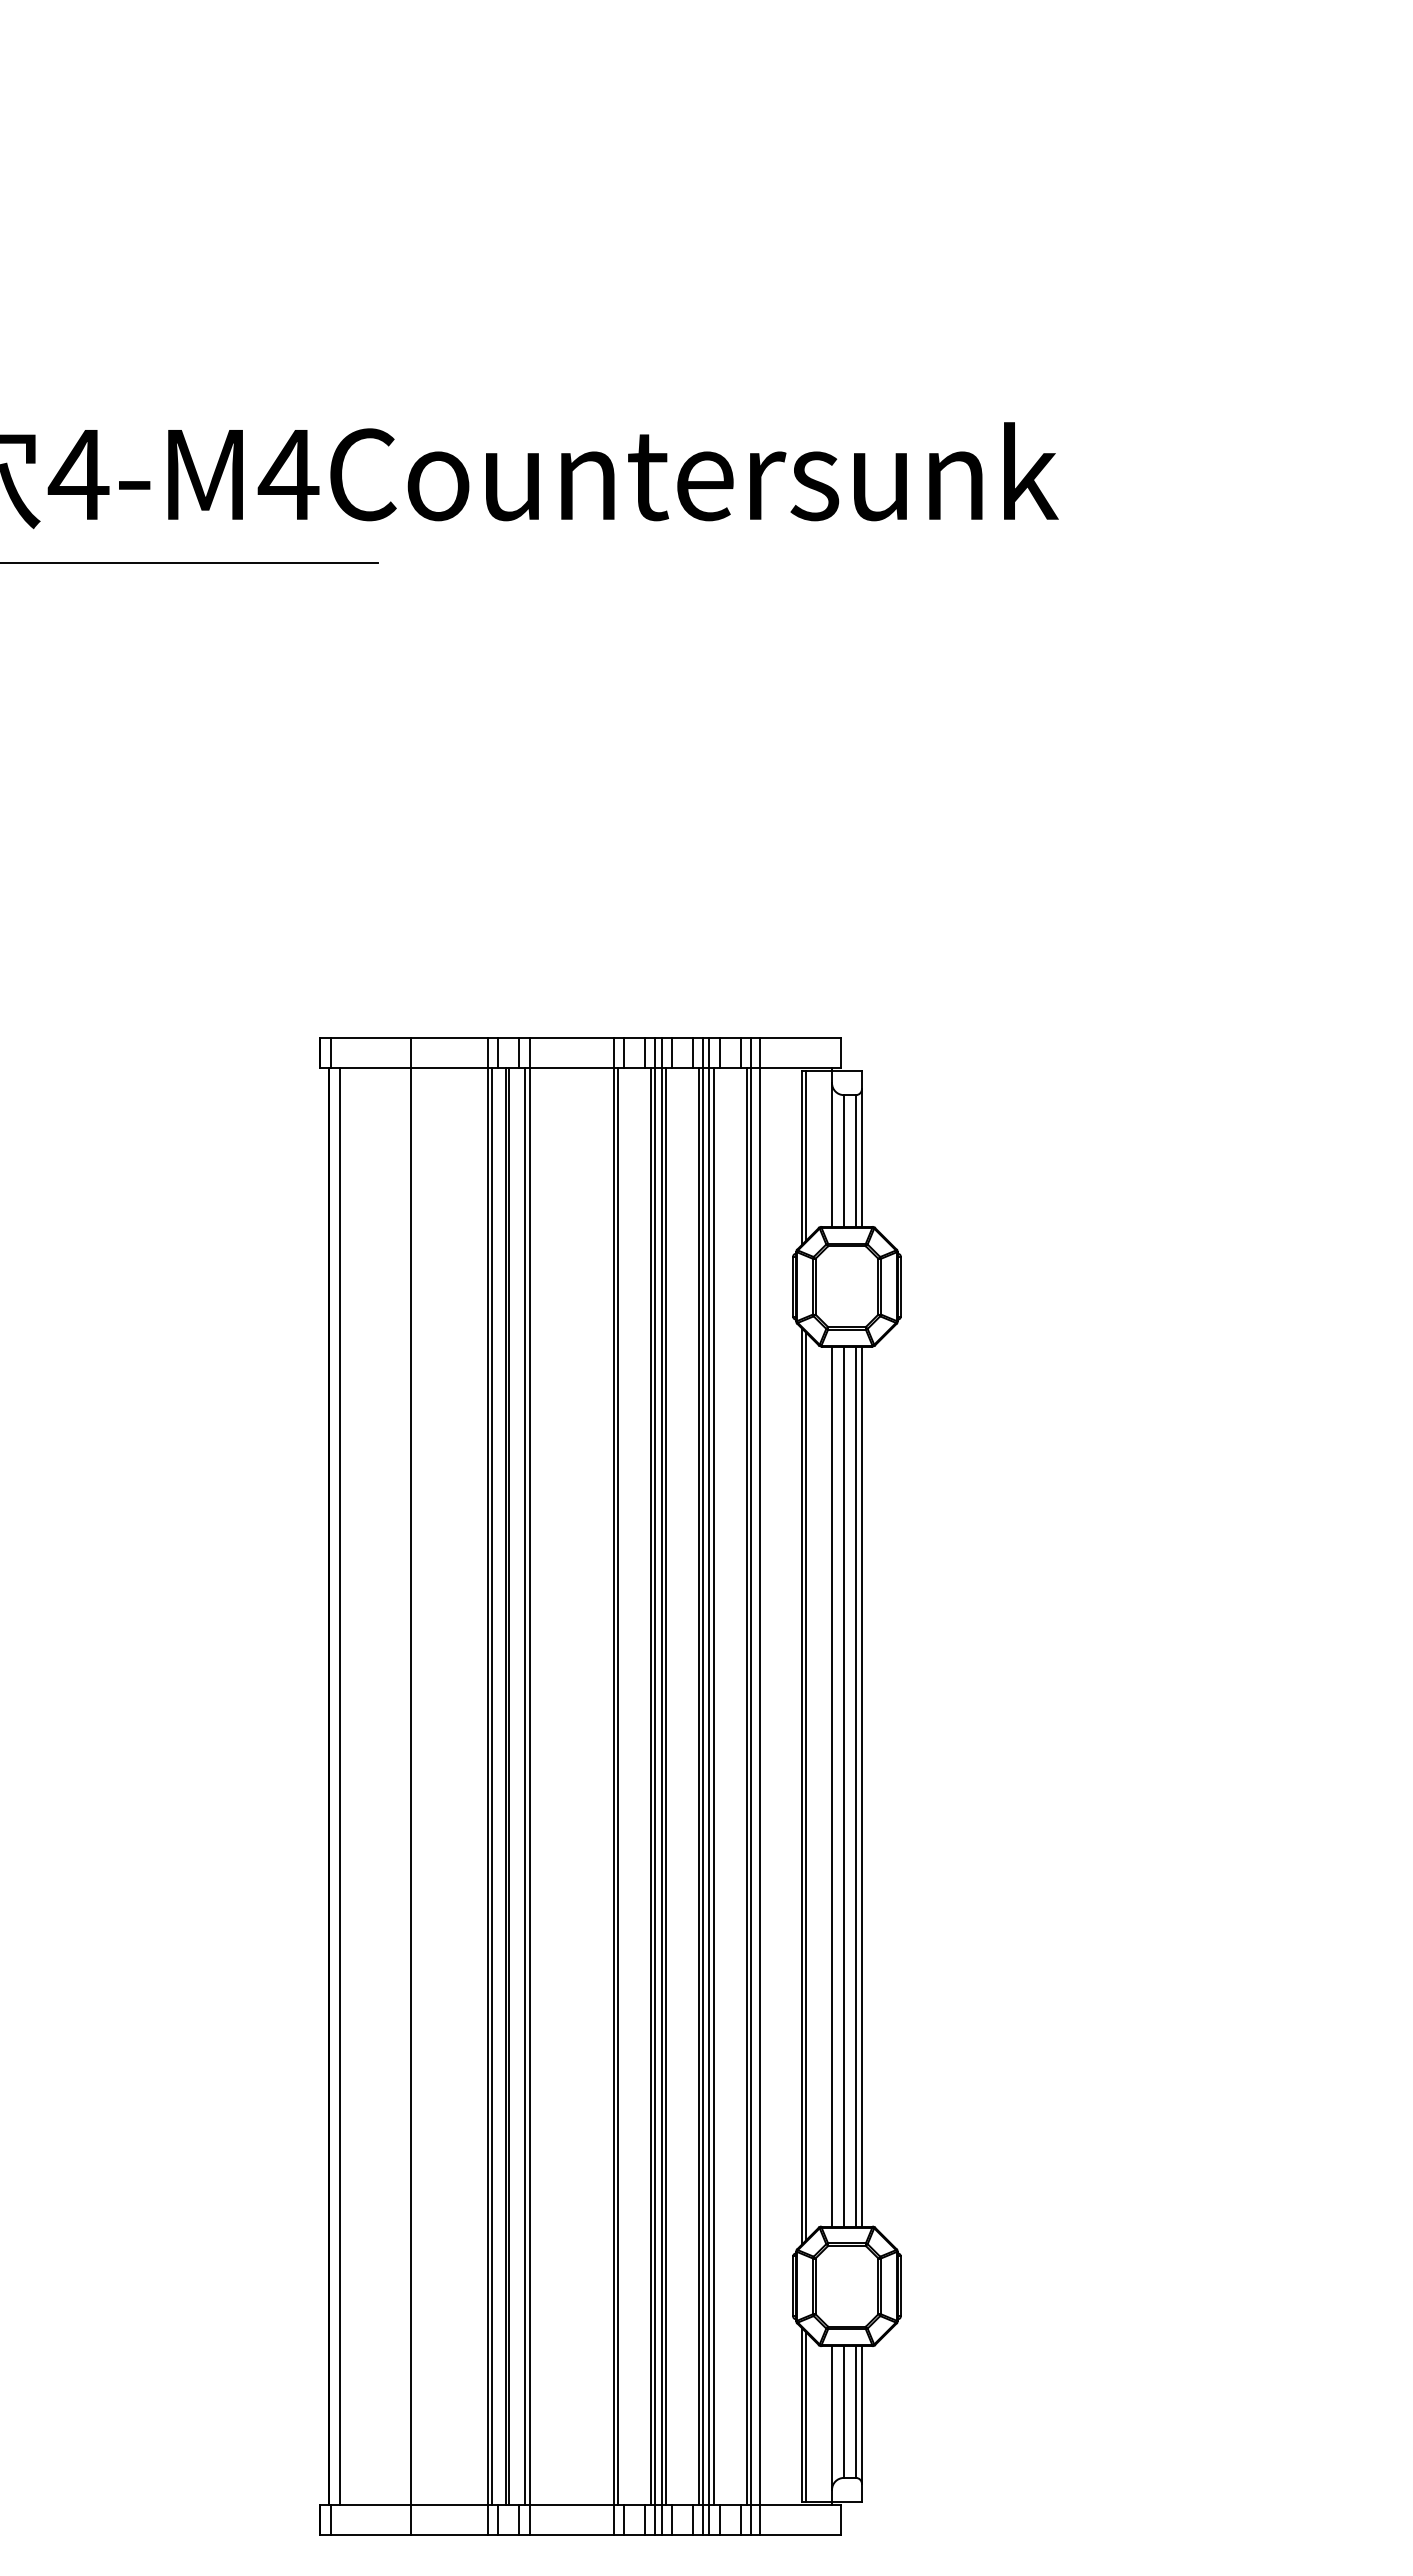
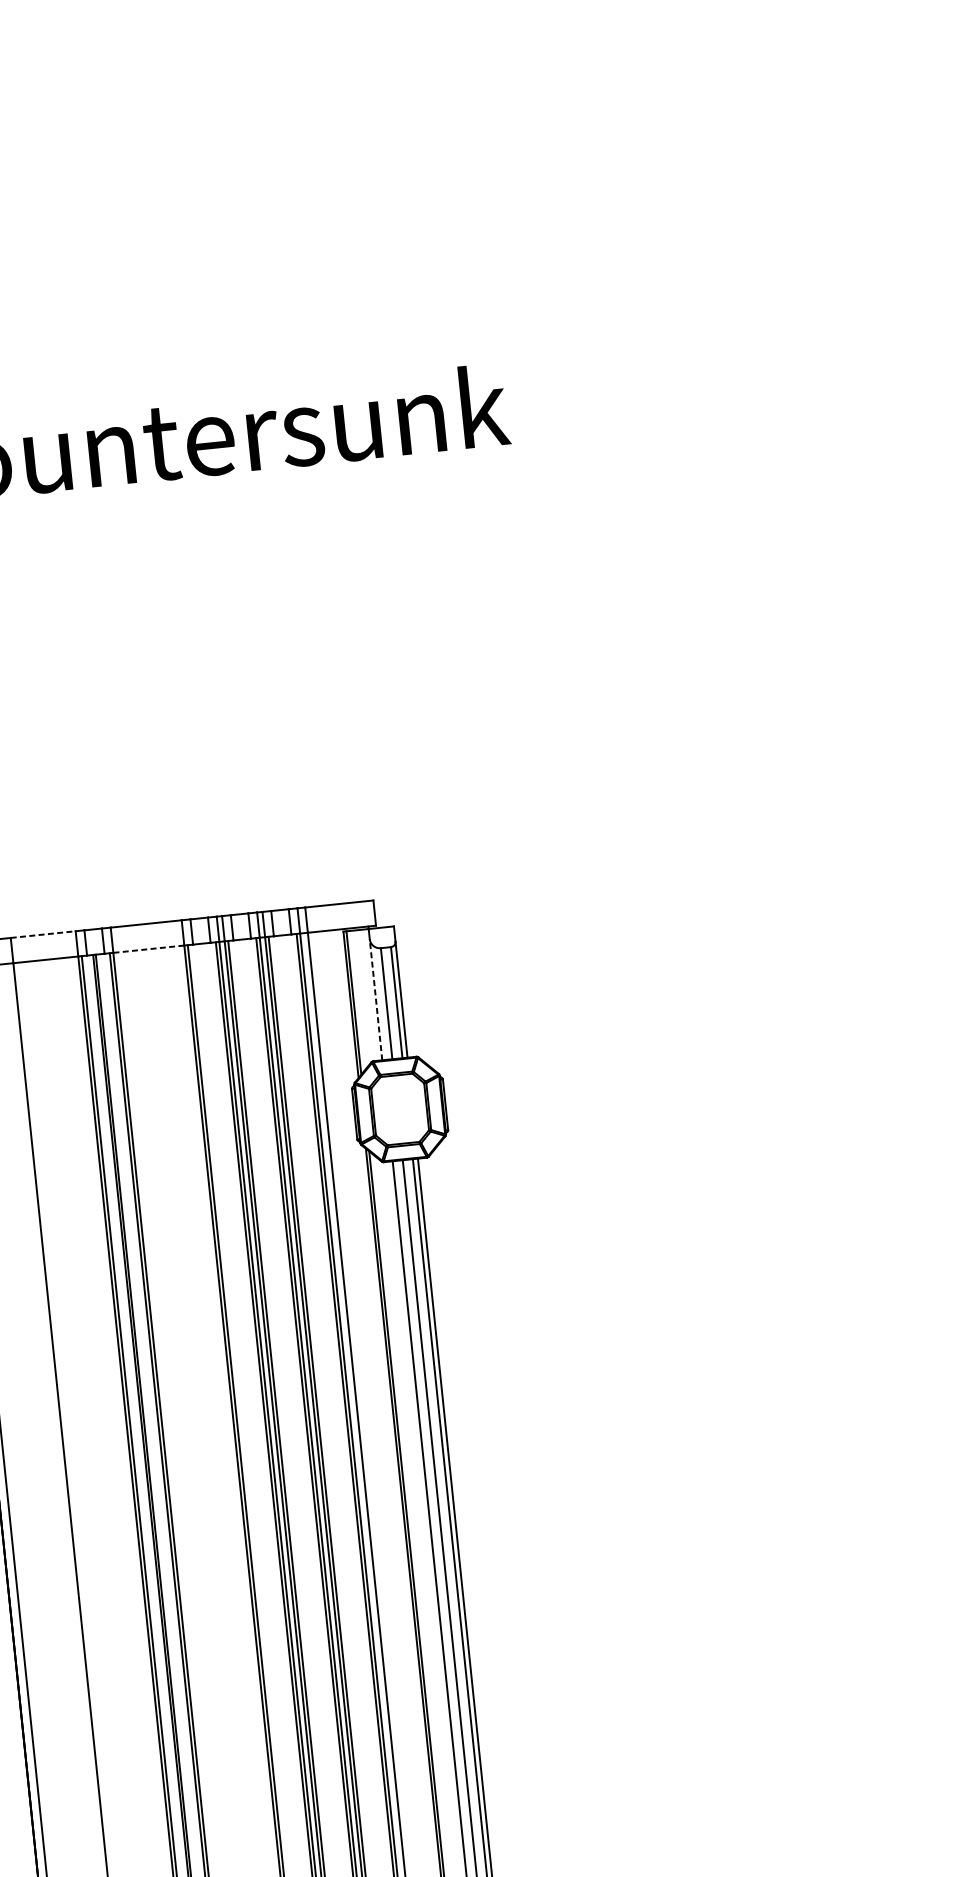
line: (450, 1038) -> (44, 934), solid -> dashed
line: (571, 1068) -> (148, 949), solid -> dashed
line: (832, 1155) -> (376, 1000), solid -> dashed

